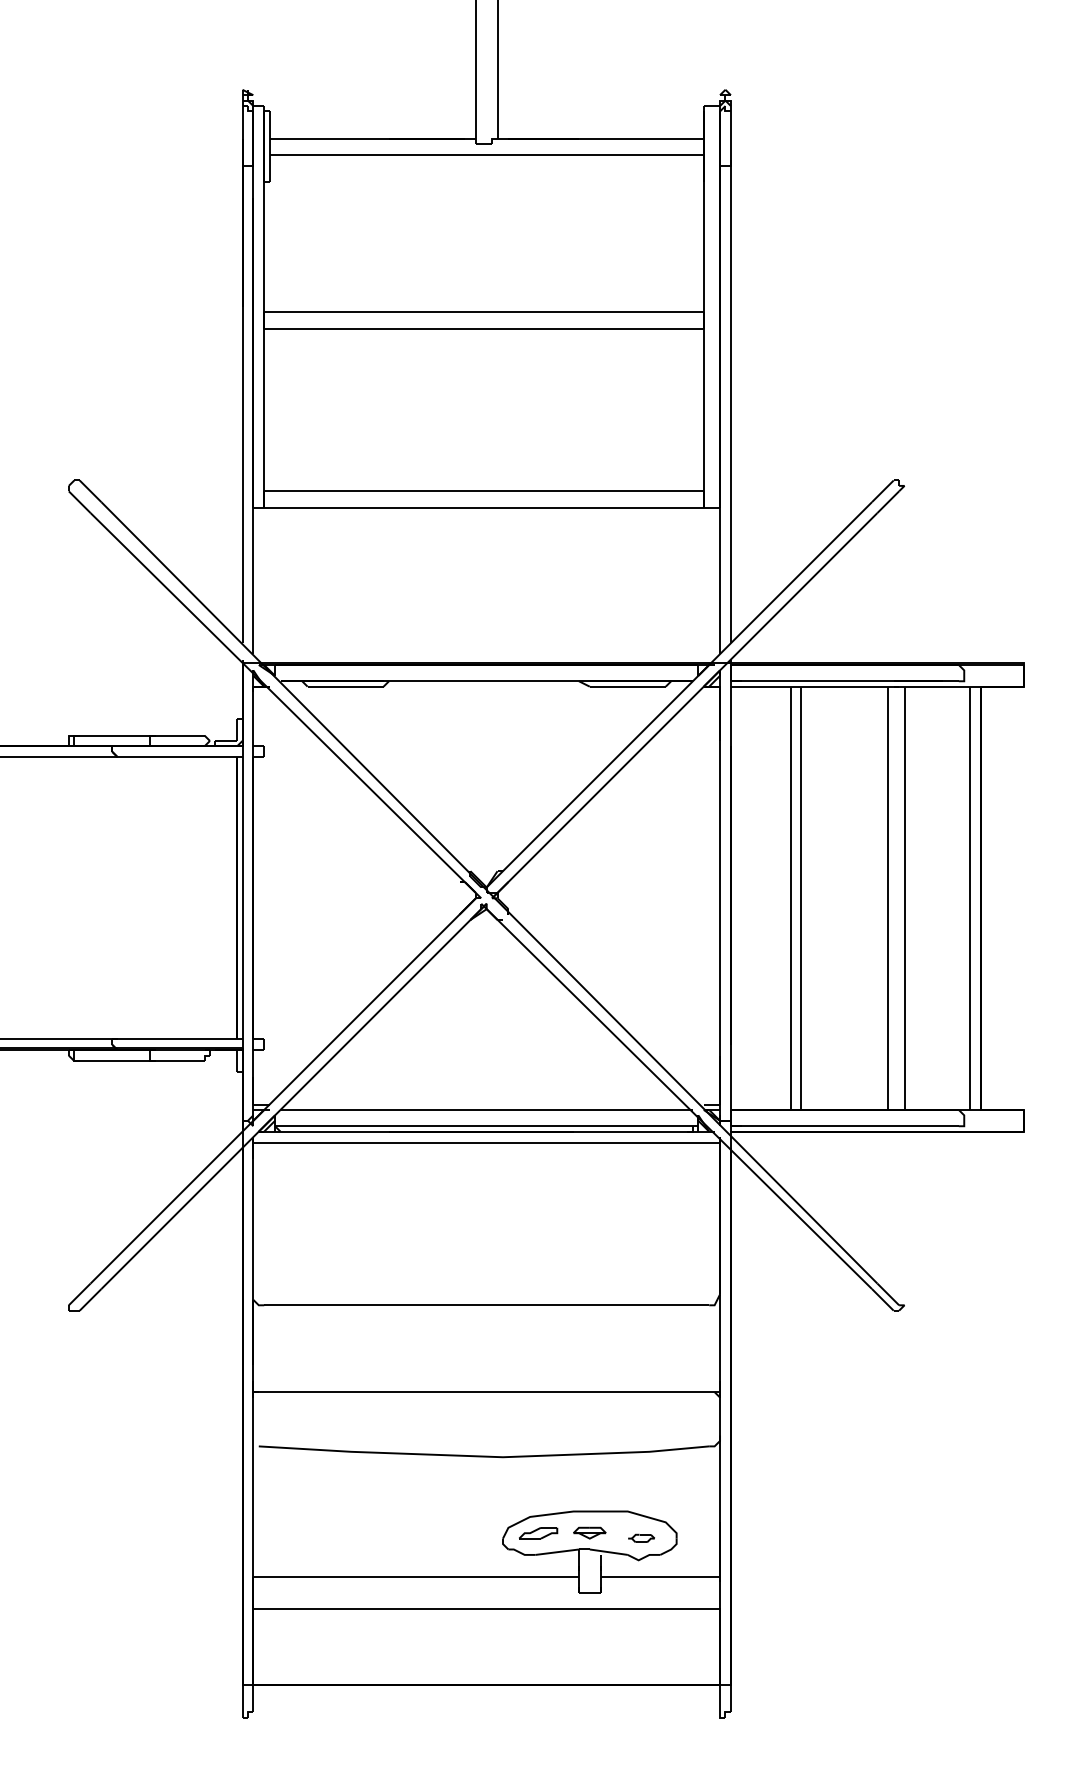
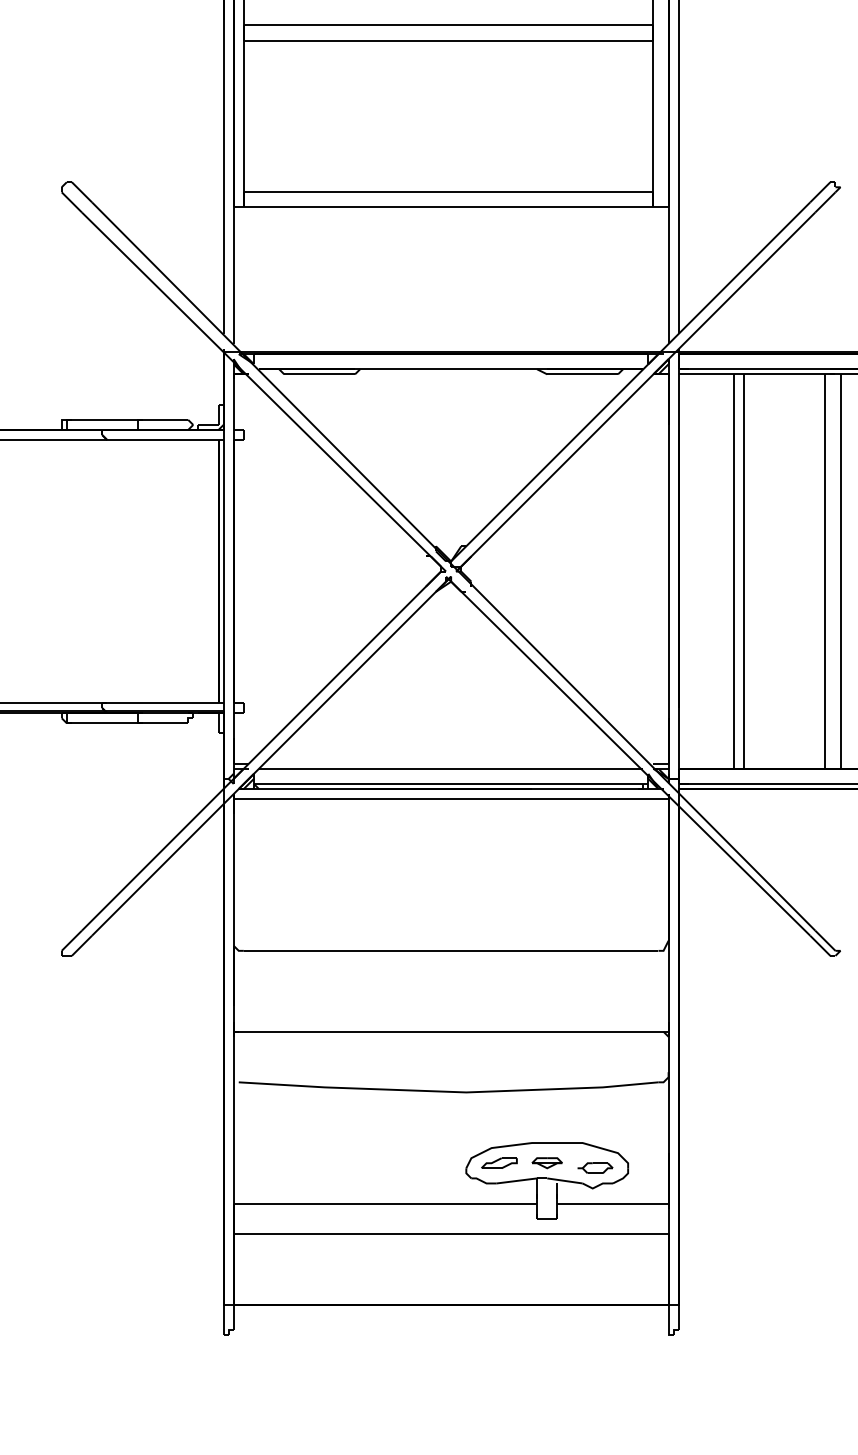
part: (641, 1538) -> (595, 1168), size x1.43

